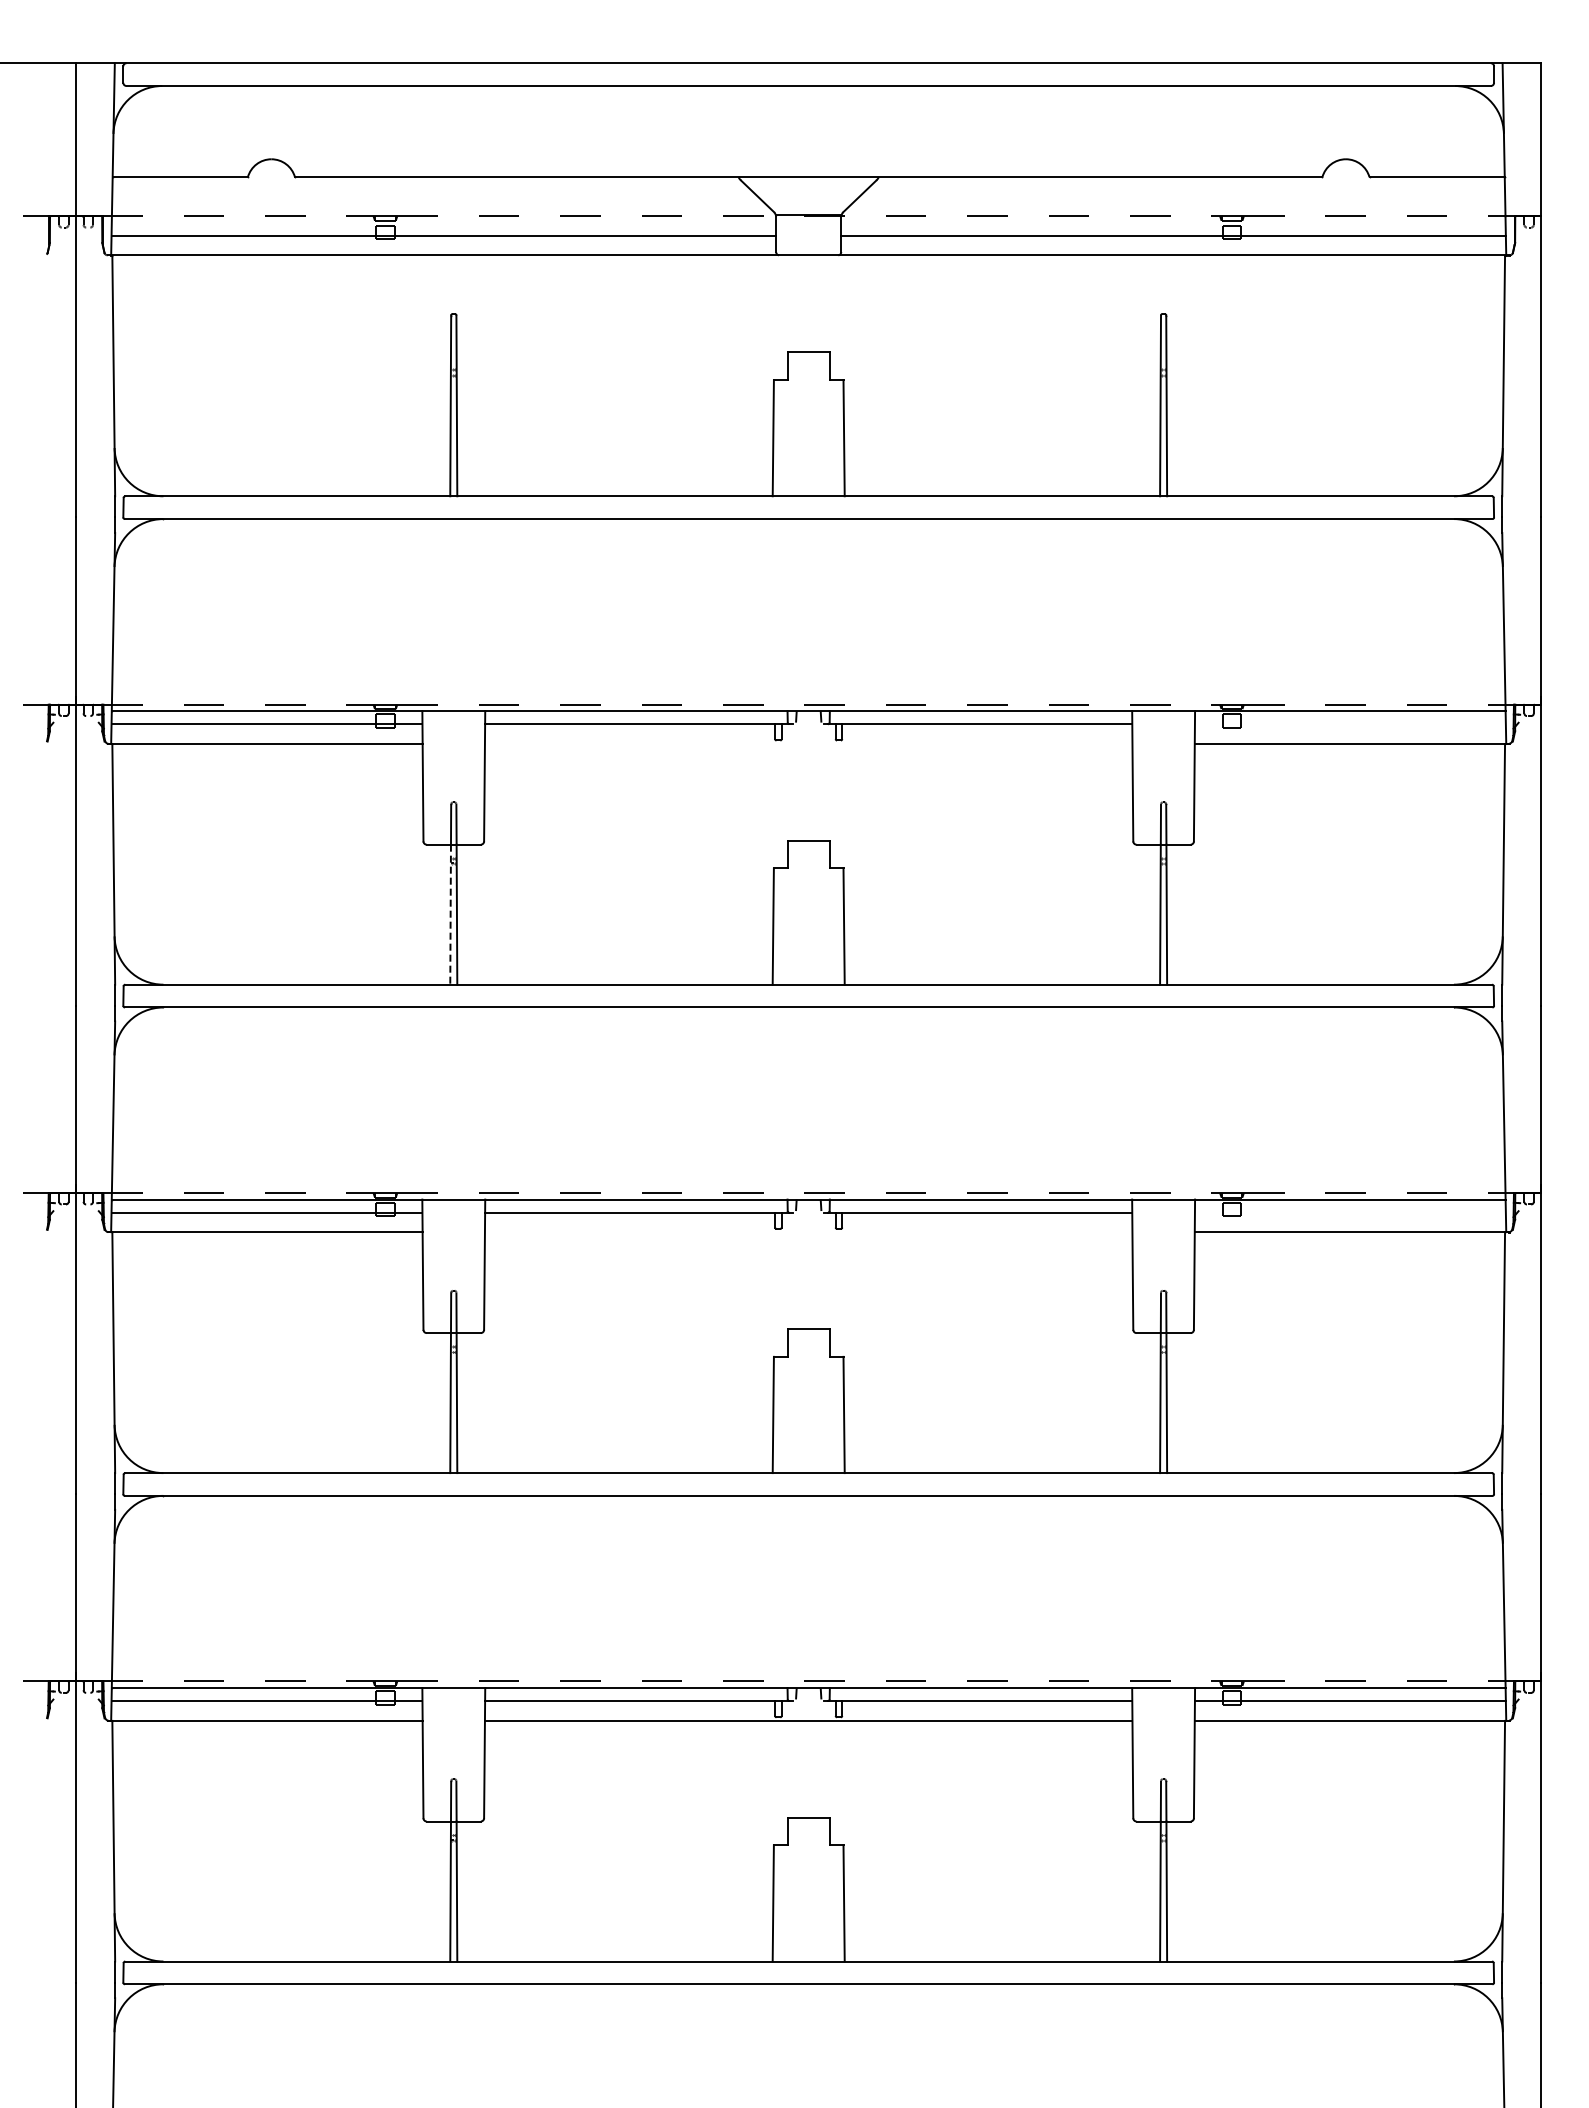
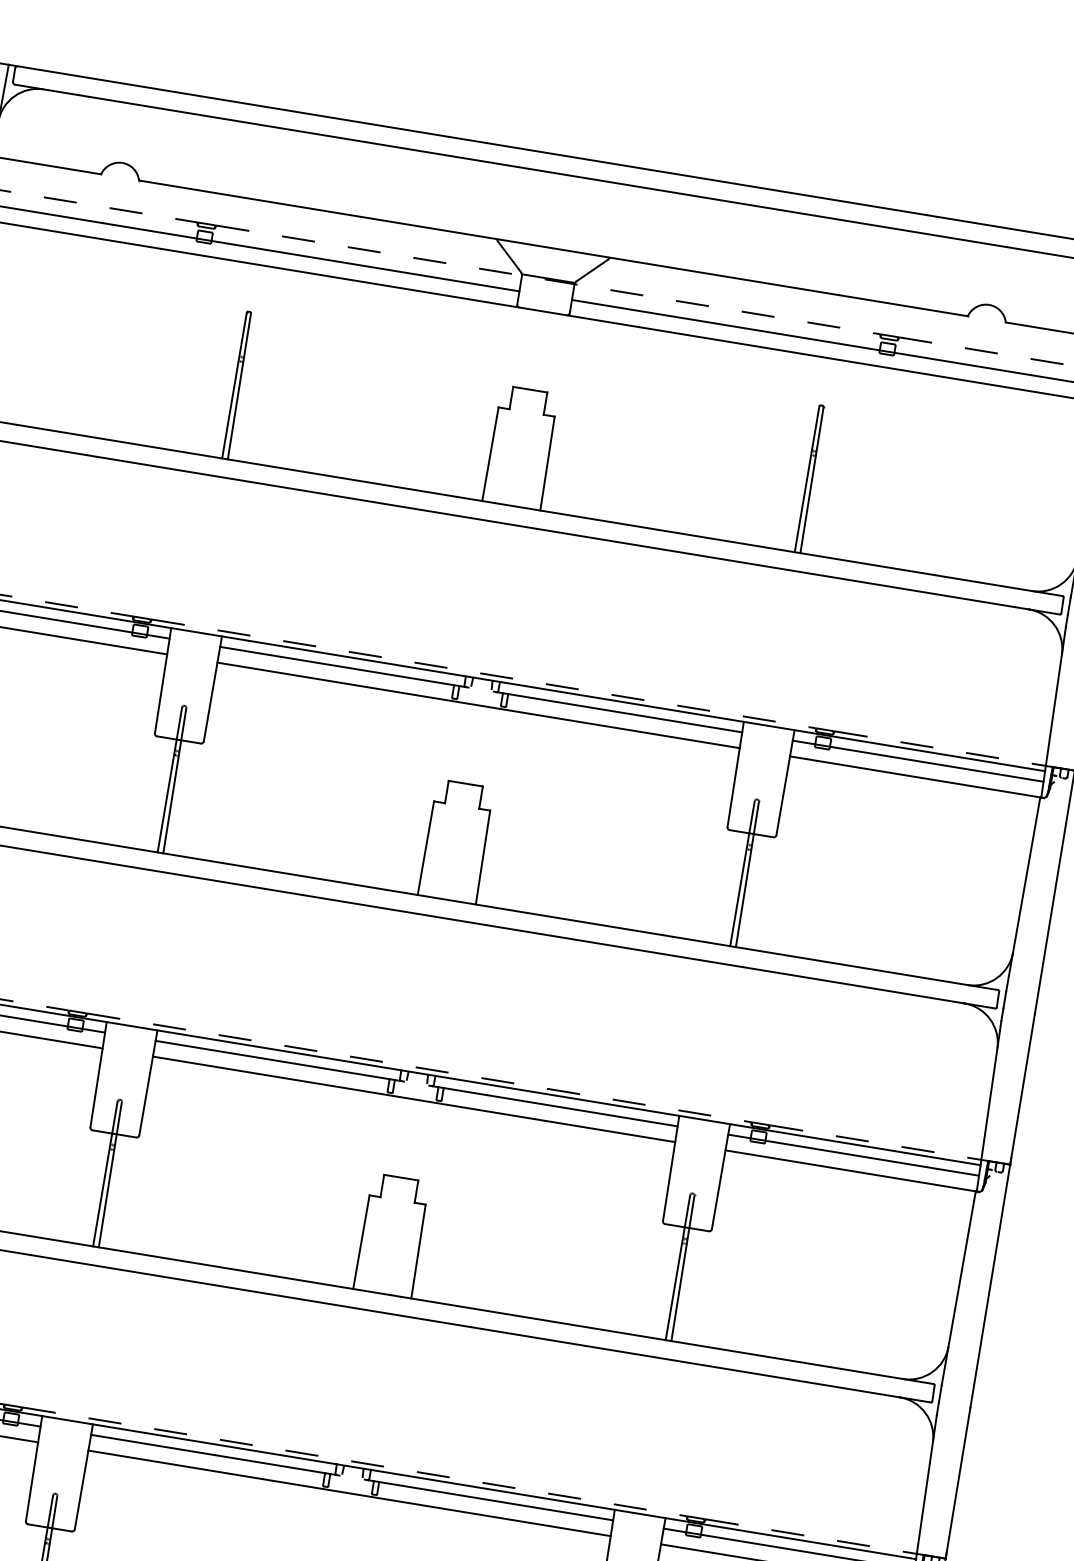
line: (1349, 724) -> (917, 761), added
line: (808, 743) -> (478, 705), added
line: (450, 915) -> (166, 796), dashed -> solid
line: (1349, 1212) -> (852, 1154), added
line: (808, 1232) -> (413, 1099), added

